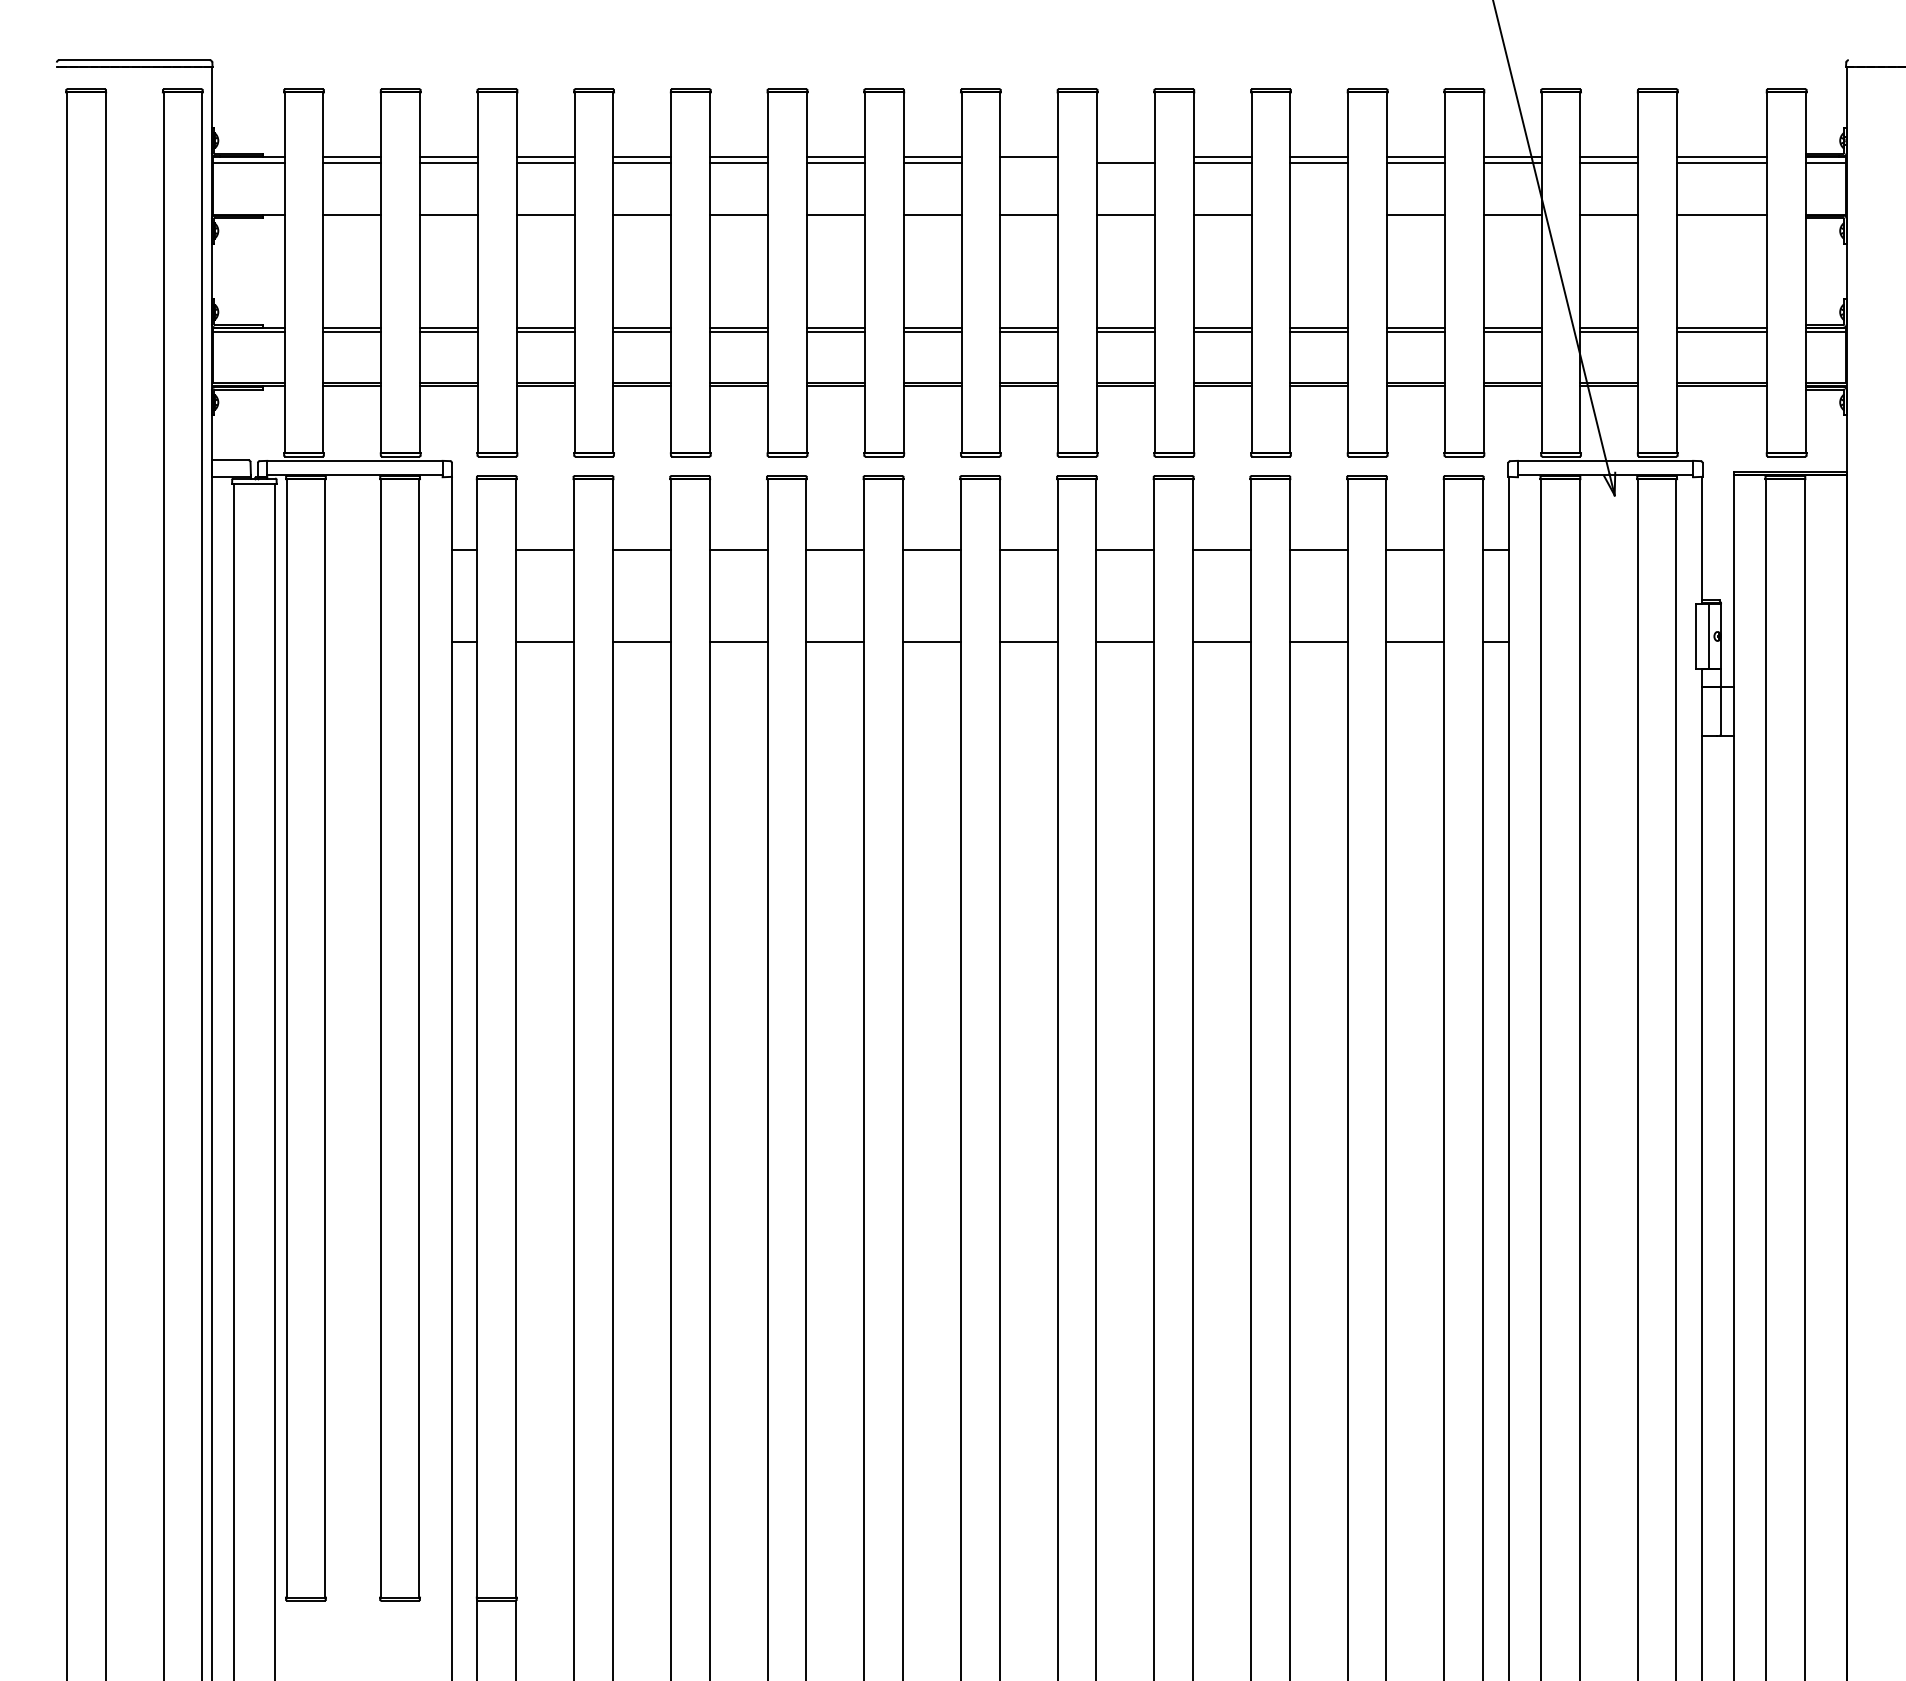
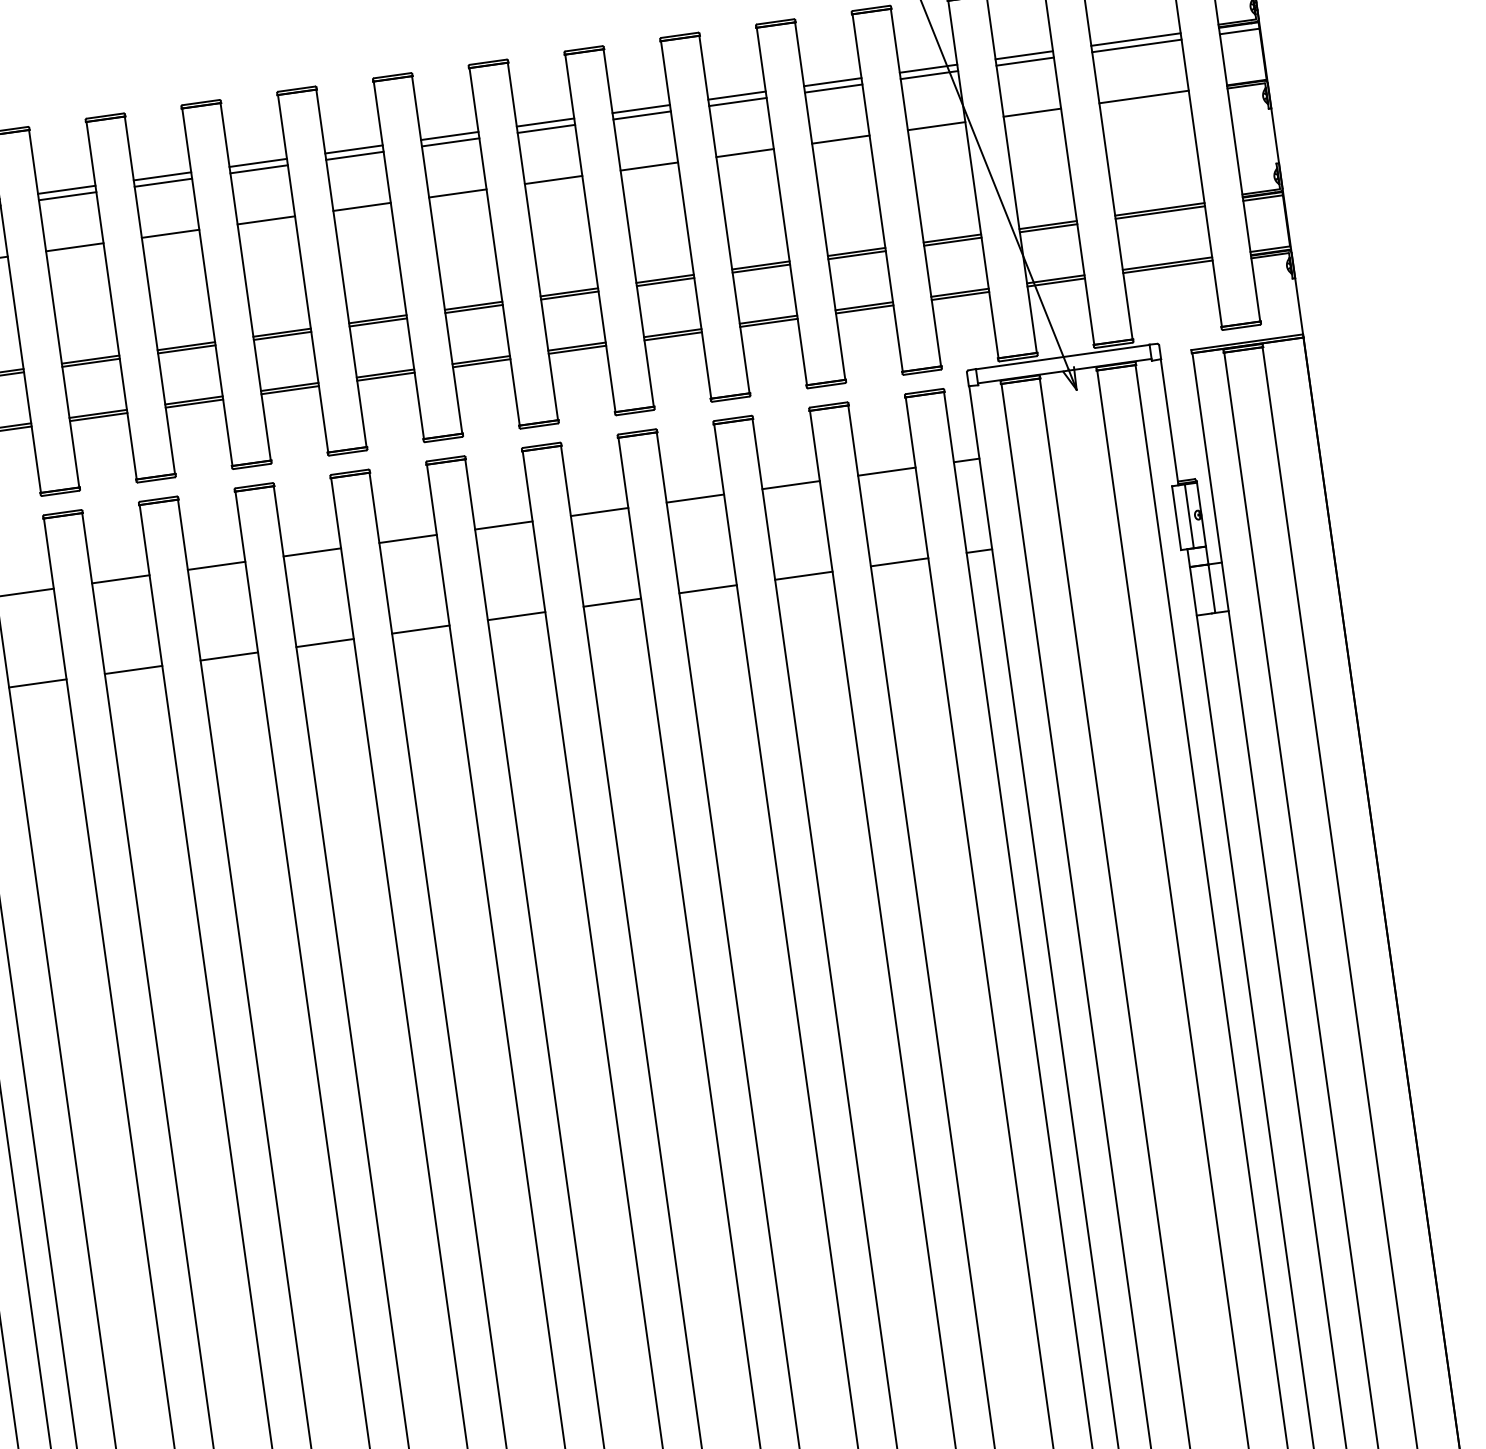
line: (1125, 156) -> (545, 122), added
line: (1029, 163) -> (450, 142), added
line: (1319, 214) -> (745, 152), added

